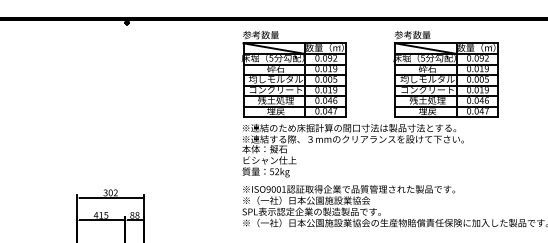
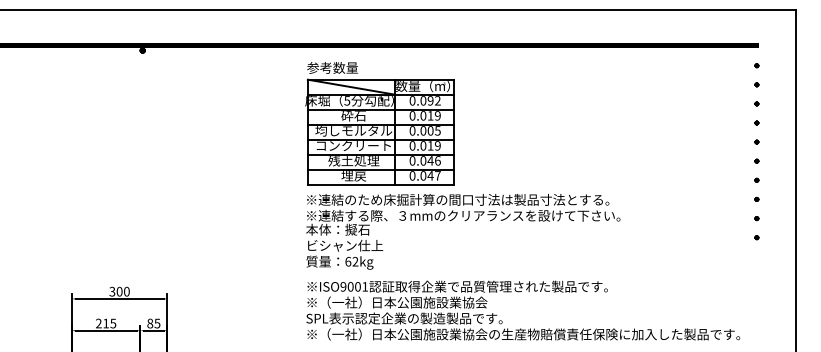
part: (445, 74) -> (594, 123), removed
text: (272, 171) -> (348, 261), 52kg -> 62kg
text: (115, 192) -> (126, 291), 302 -> 300
text: (95, 215) -> (98, 323), 415 -> 215
text: (137, 215) -> (157, 323), 88 -> 85

